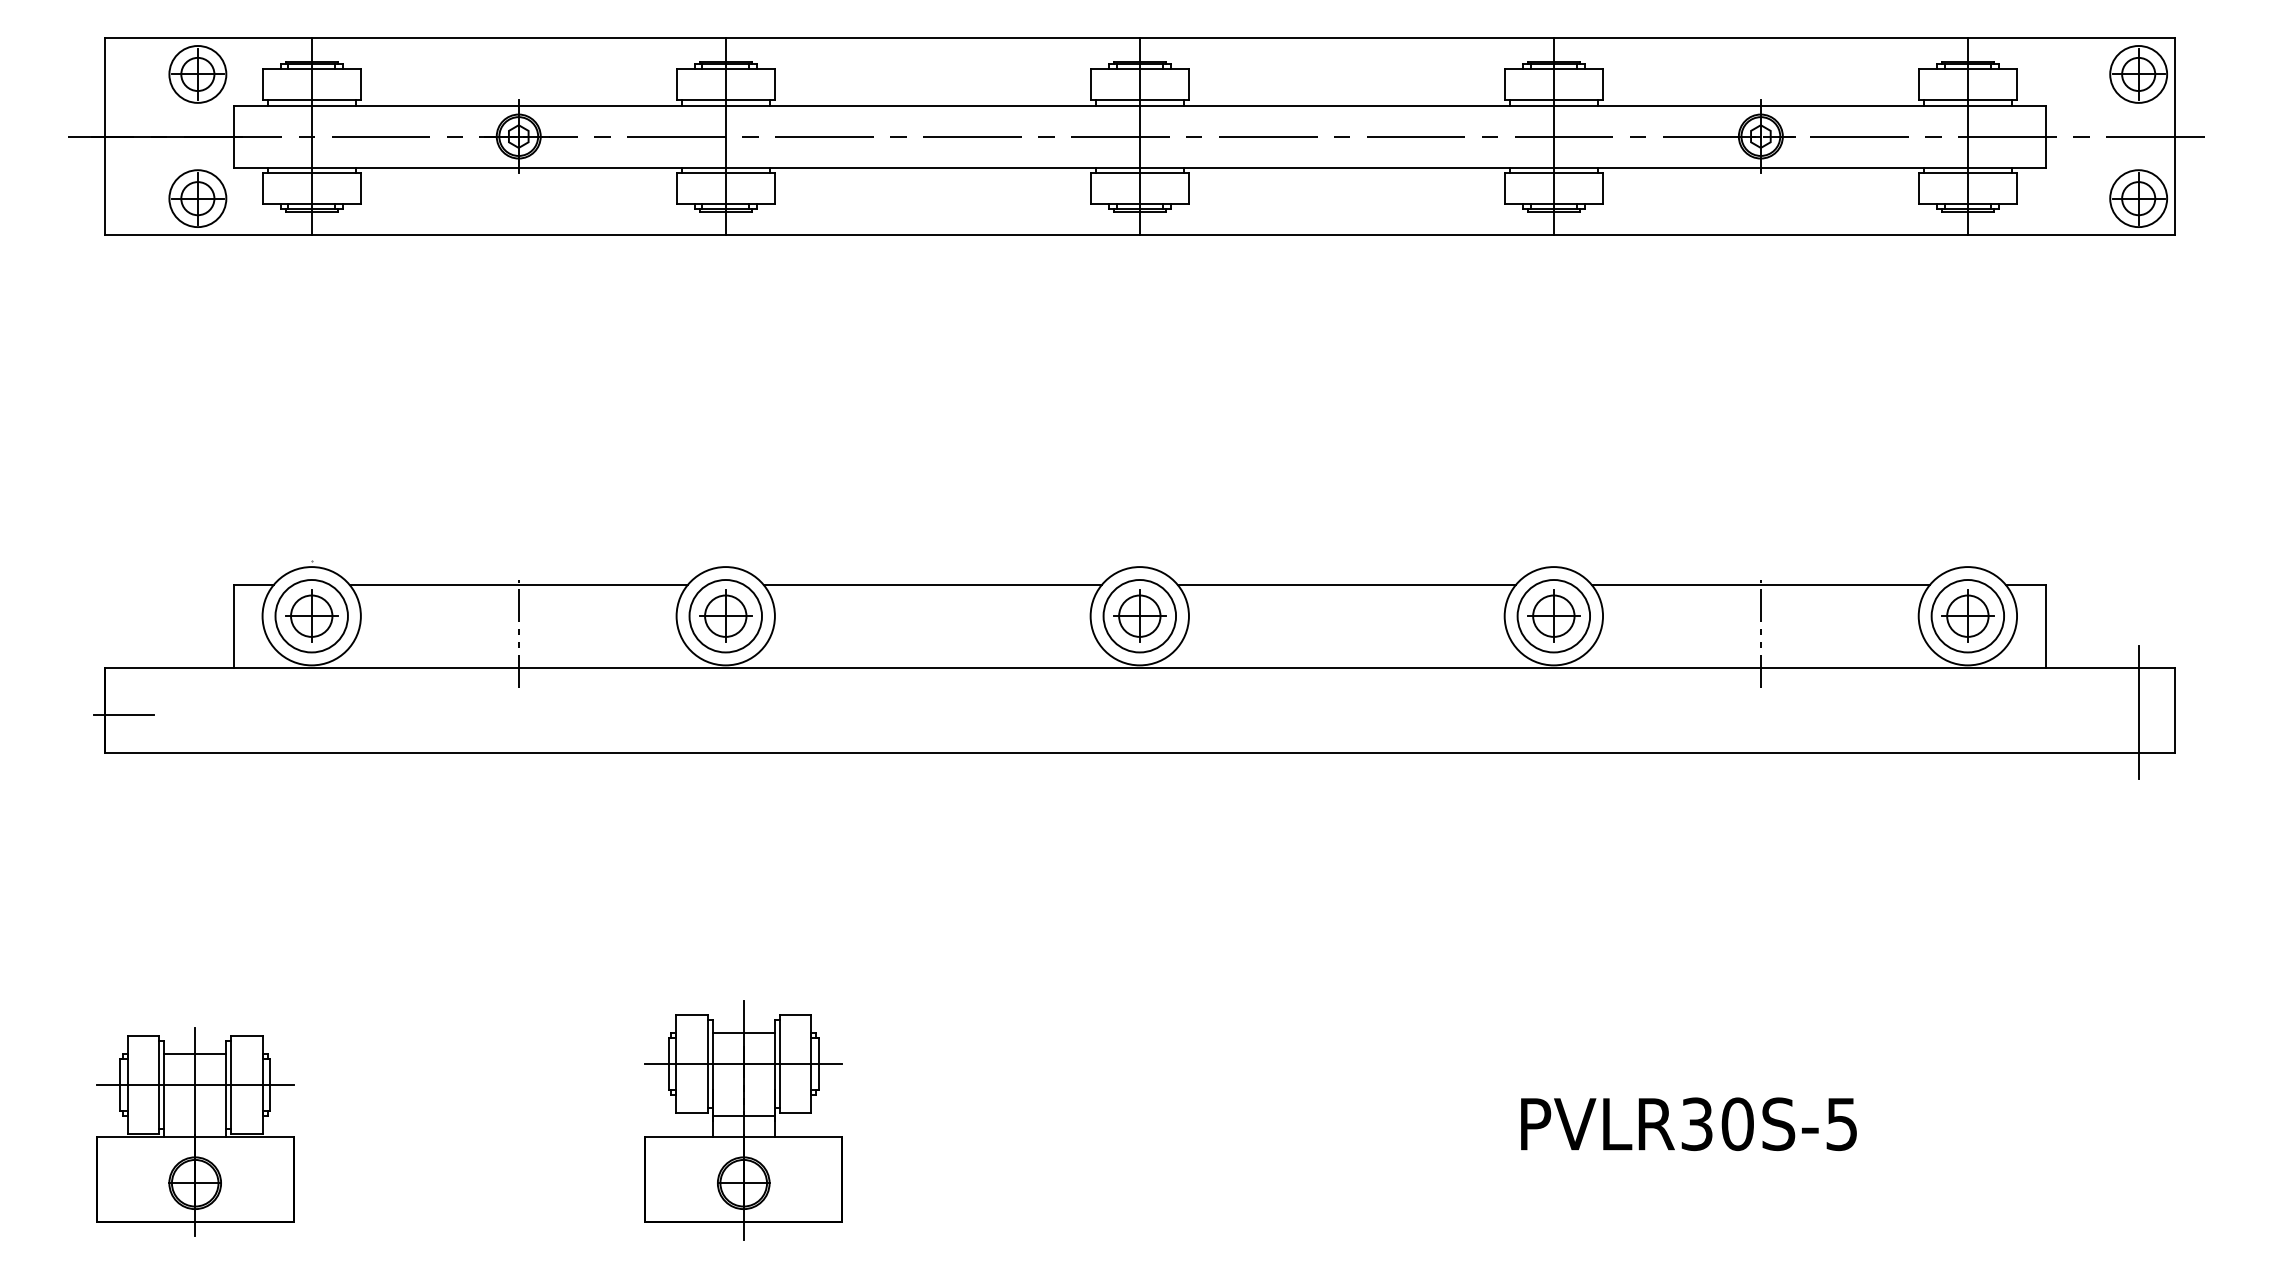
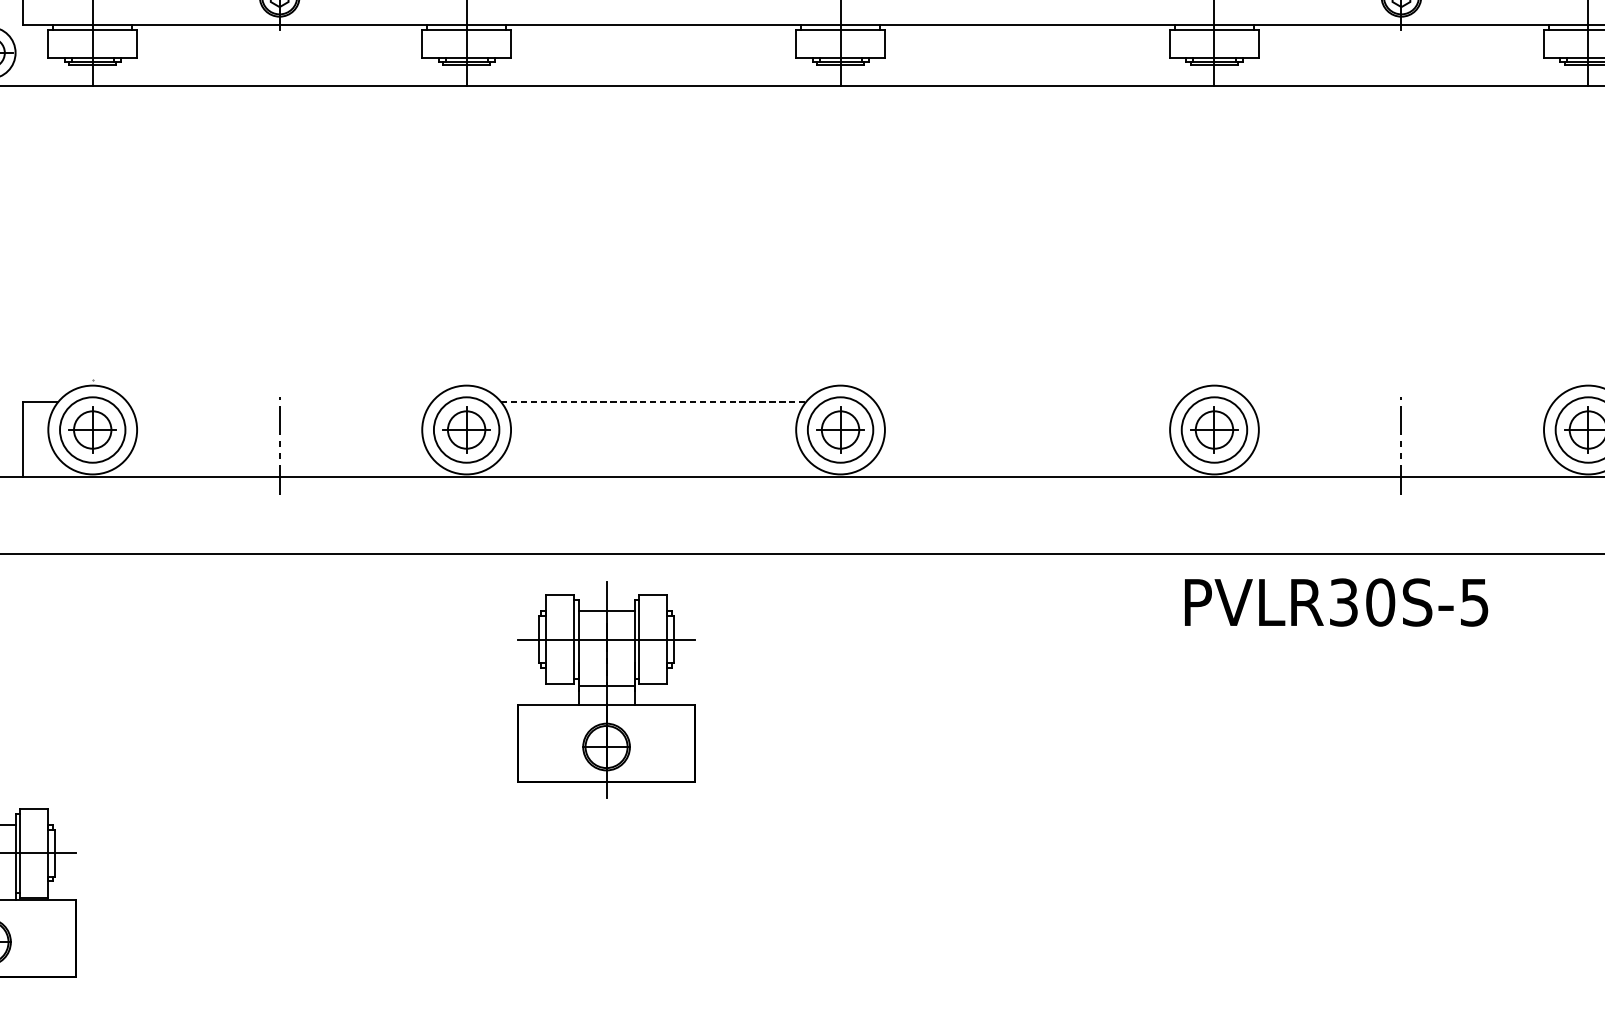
line: (518, 585) -> (279, 402), removed
line: (932, 585) -> (653, 402), solid -> dashed
line: (1346, 585) -> (1027, 402), removed
line: (1760, 585) -> (1401, 402), removed
part: (743, 1120) -> (606, 690), moved
text: (1688, 1124) -> (1336, 602), moved

